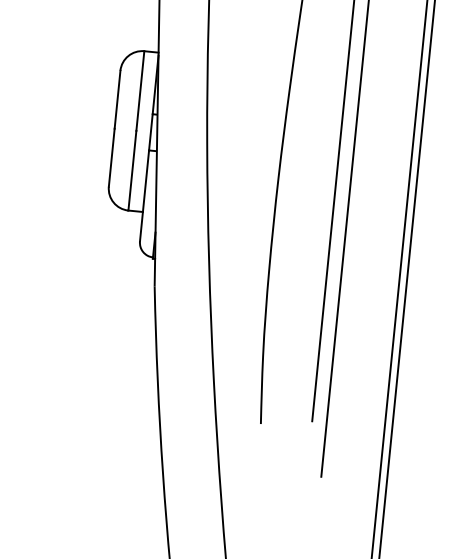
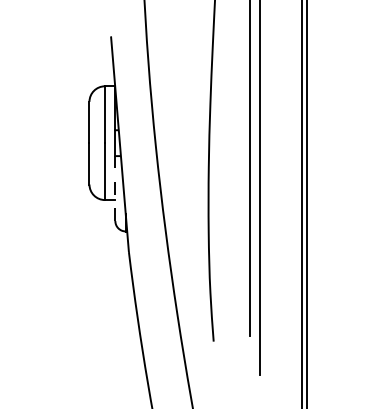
line: (144, 195) -> (115, 188), solid -> dashed

